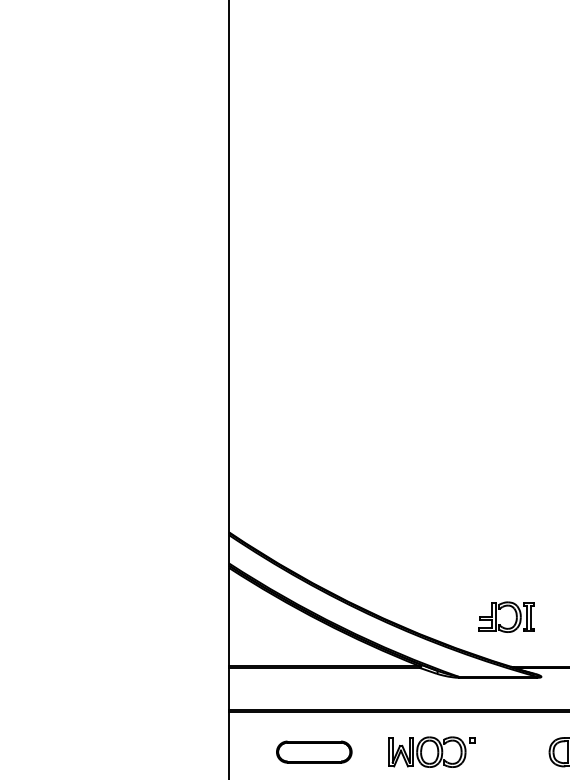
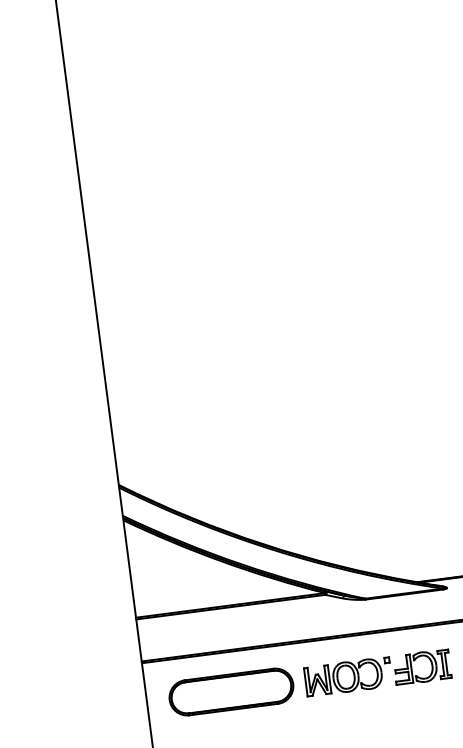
part: (502, 608) -> (417, 659), moved
part: (314, 751) -> (231, 691), size x1.67

